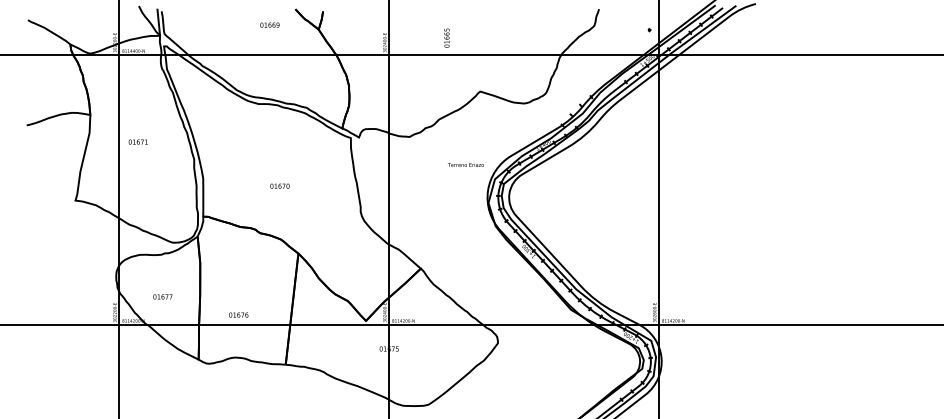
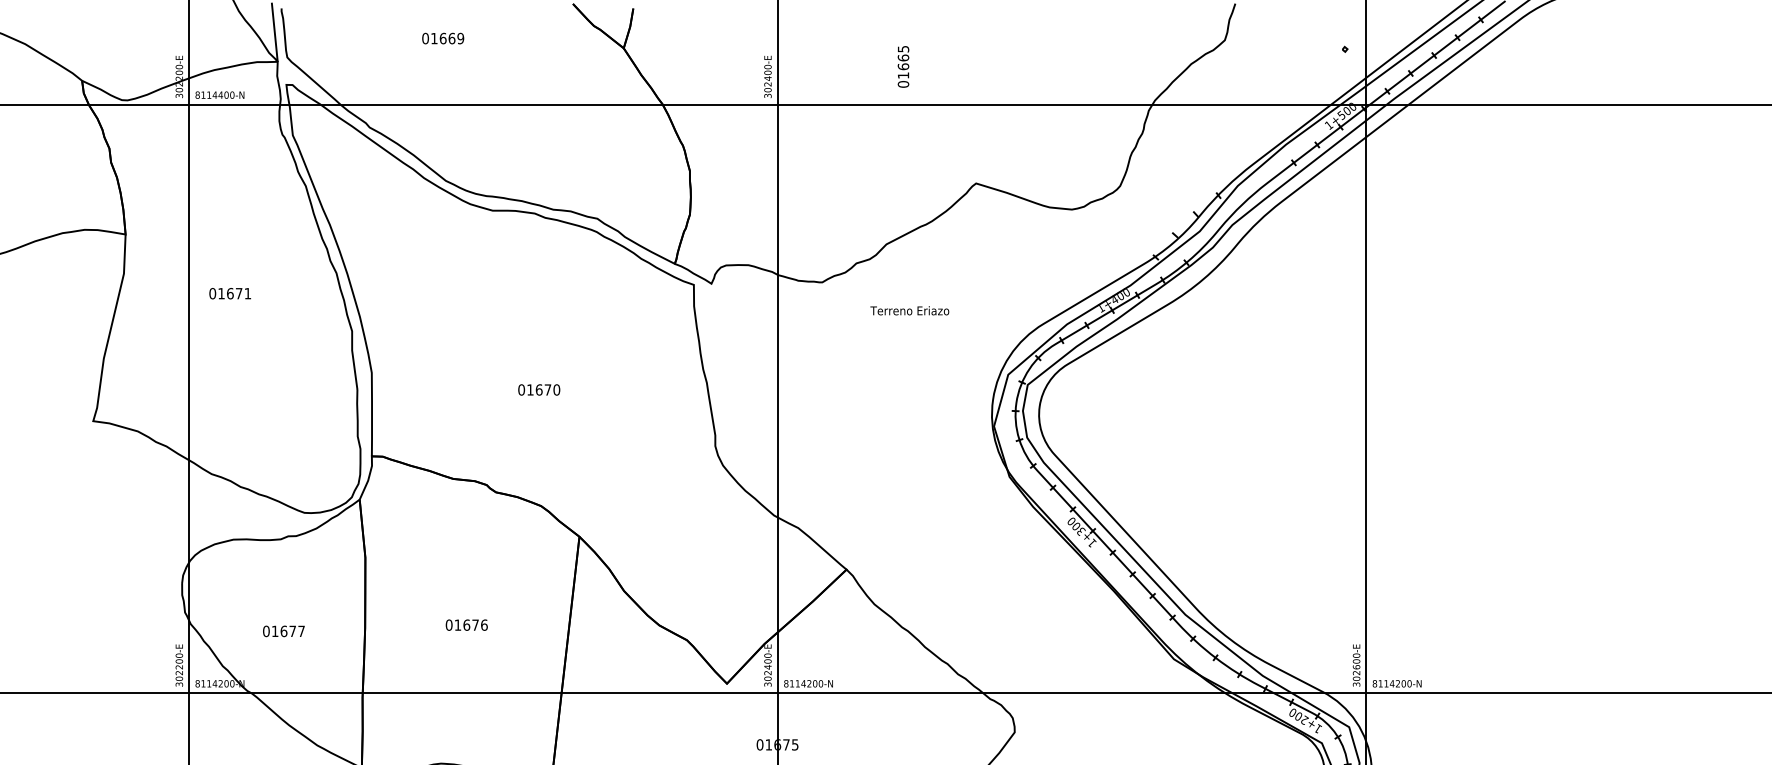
text: (269, 24) -> (442, 37), moved
text: (465, 164) -> (908, 309), moved
text: (238, 314) -> (466, 623), moved

